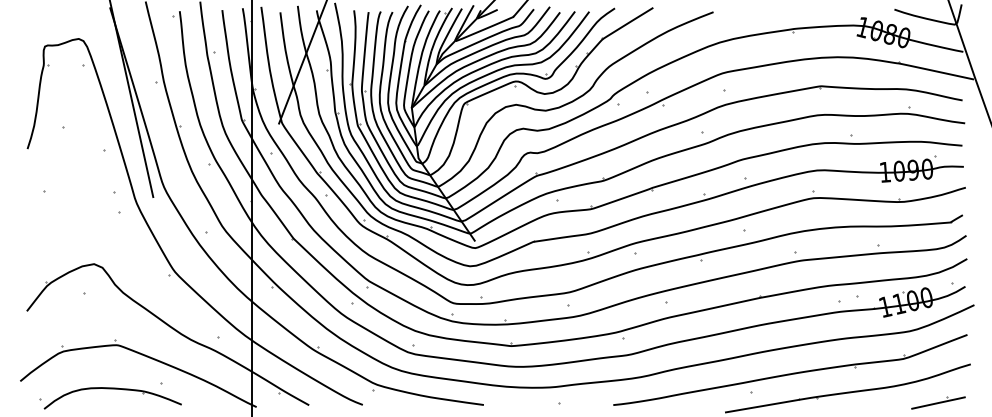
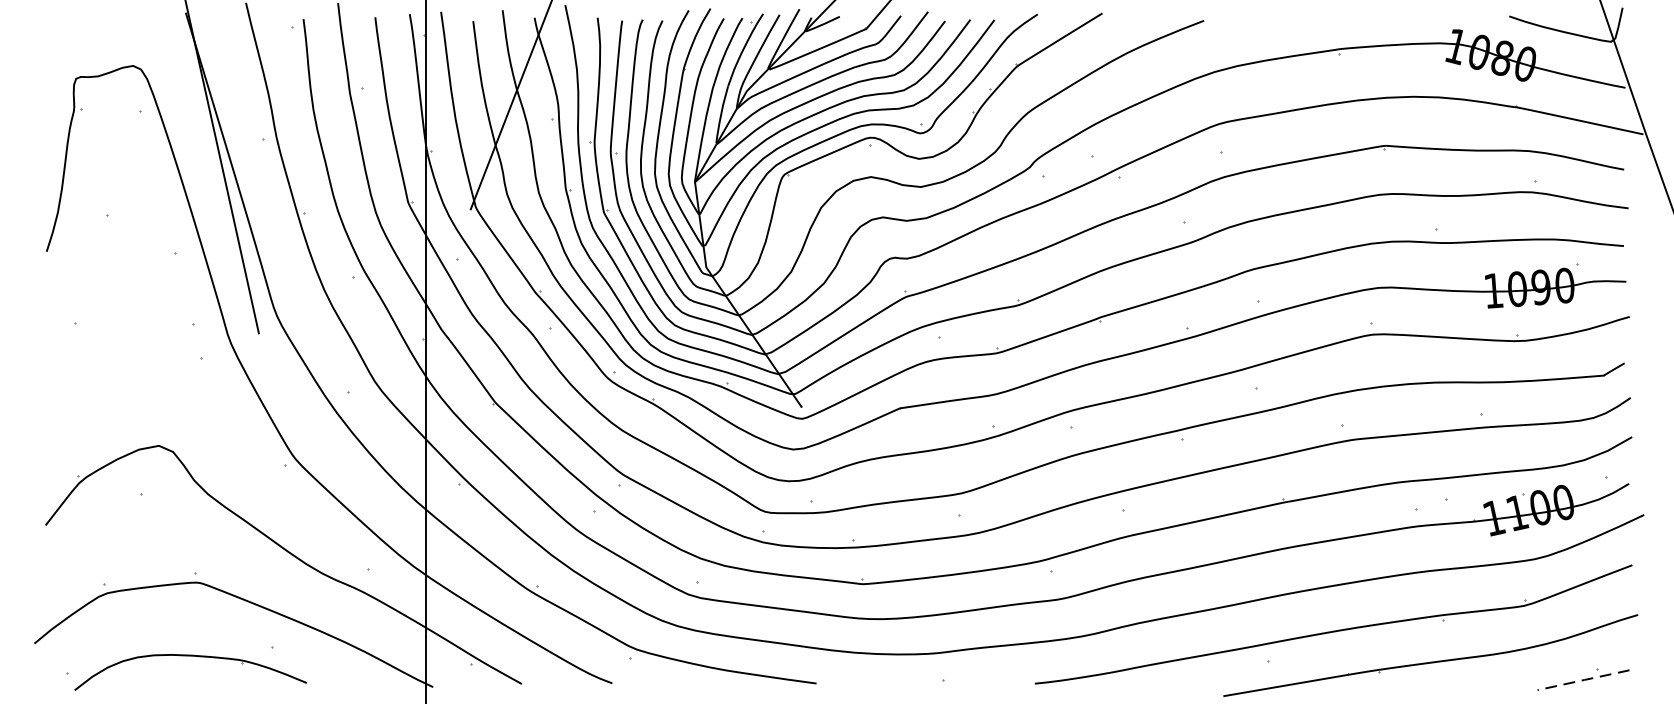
line: (938, 402) -> (1583, 679), solid -> dashed

